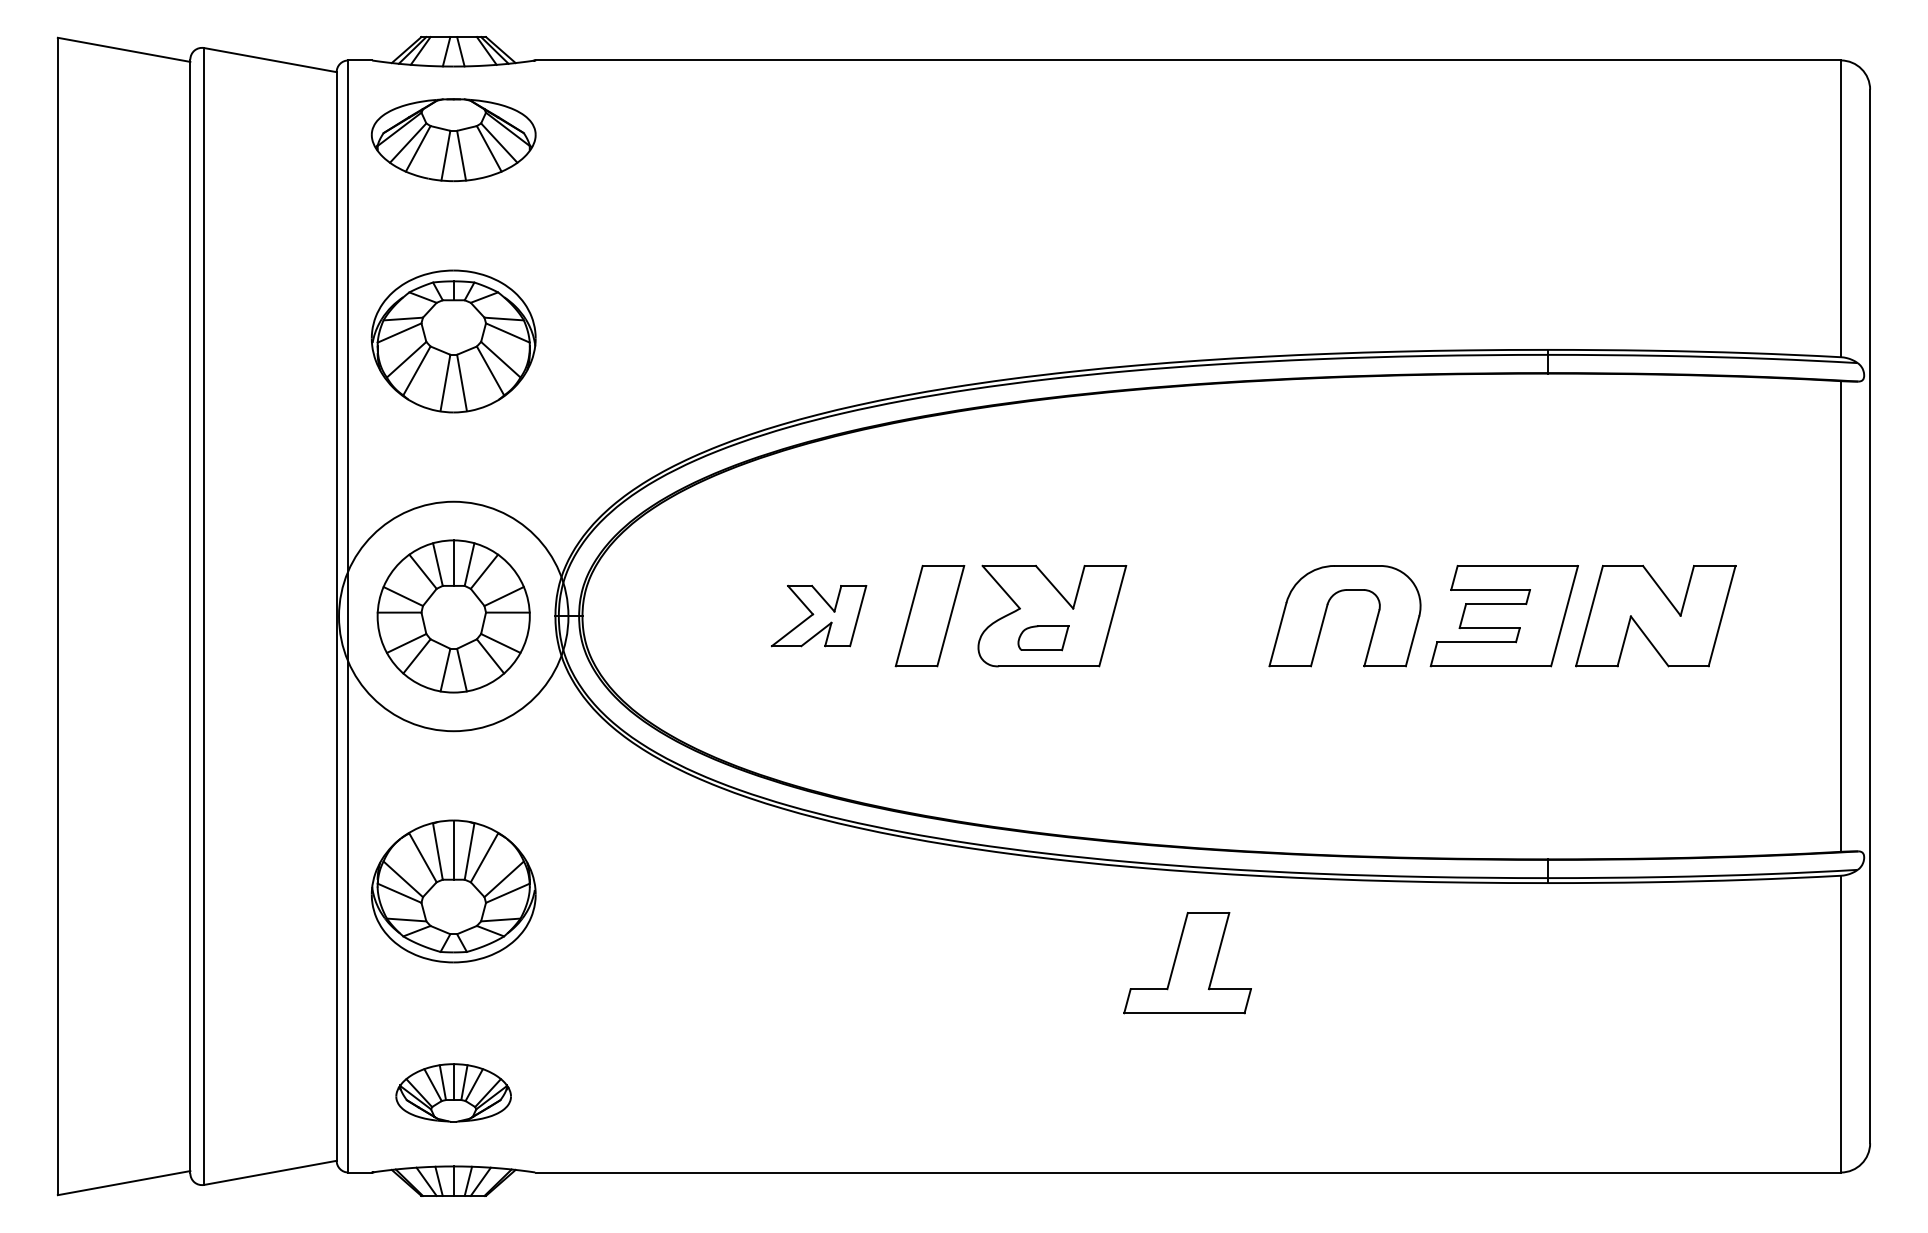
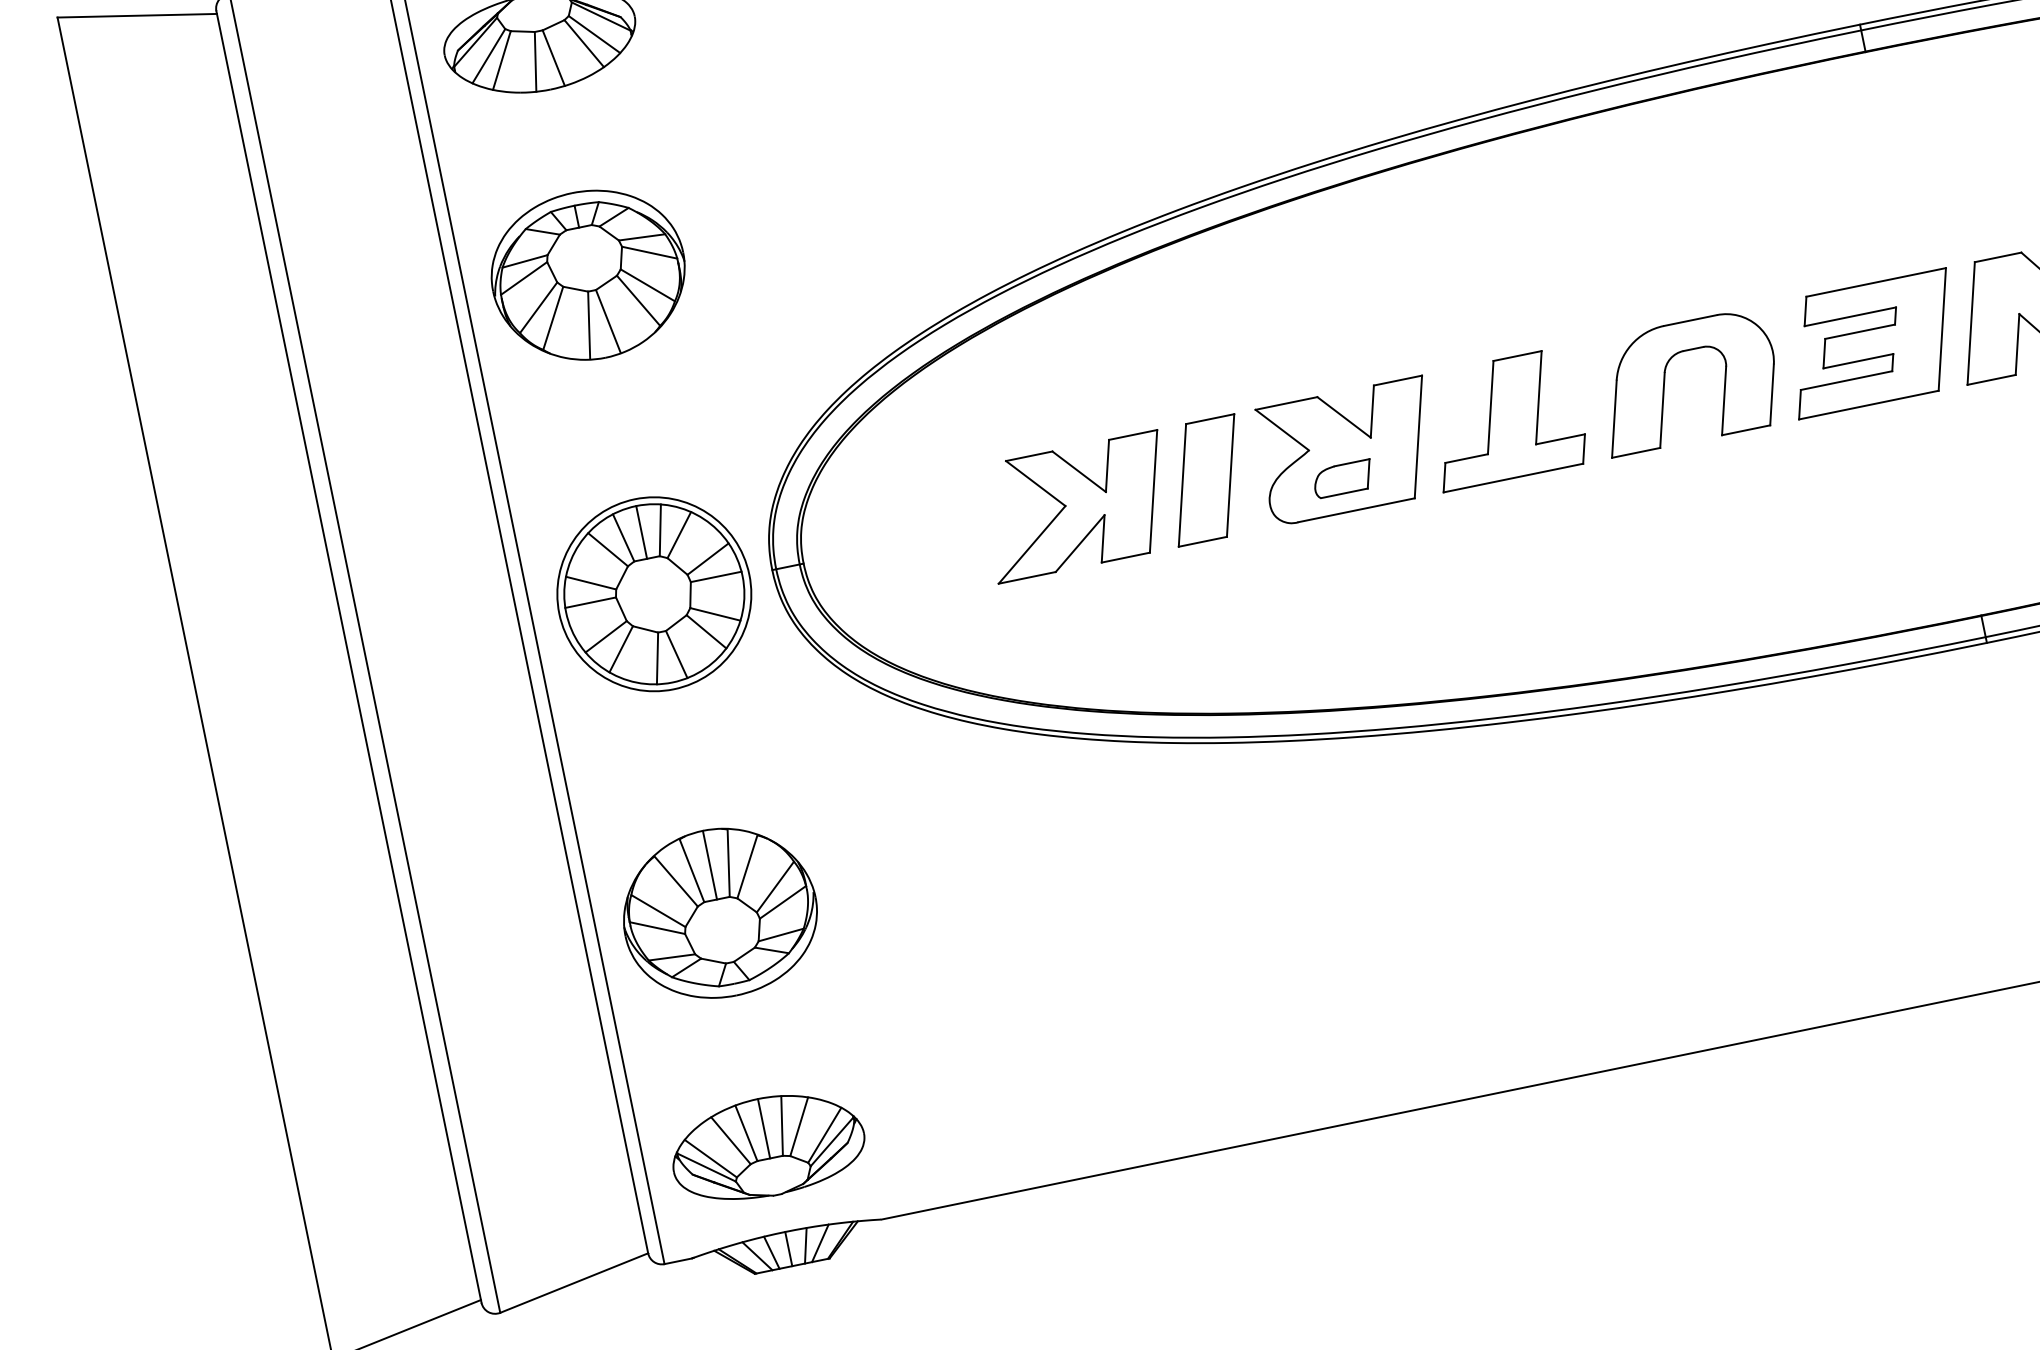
part: (818, 615) -> (1077, 506), size x1.67
circle: (453, 616) -> (654, 594), size x0.71
part: (1187, 963) -> (1505, 419), moved
part: (453, 1092) -> (767, 1146), size x1.43

